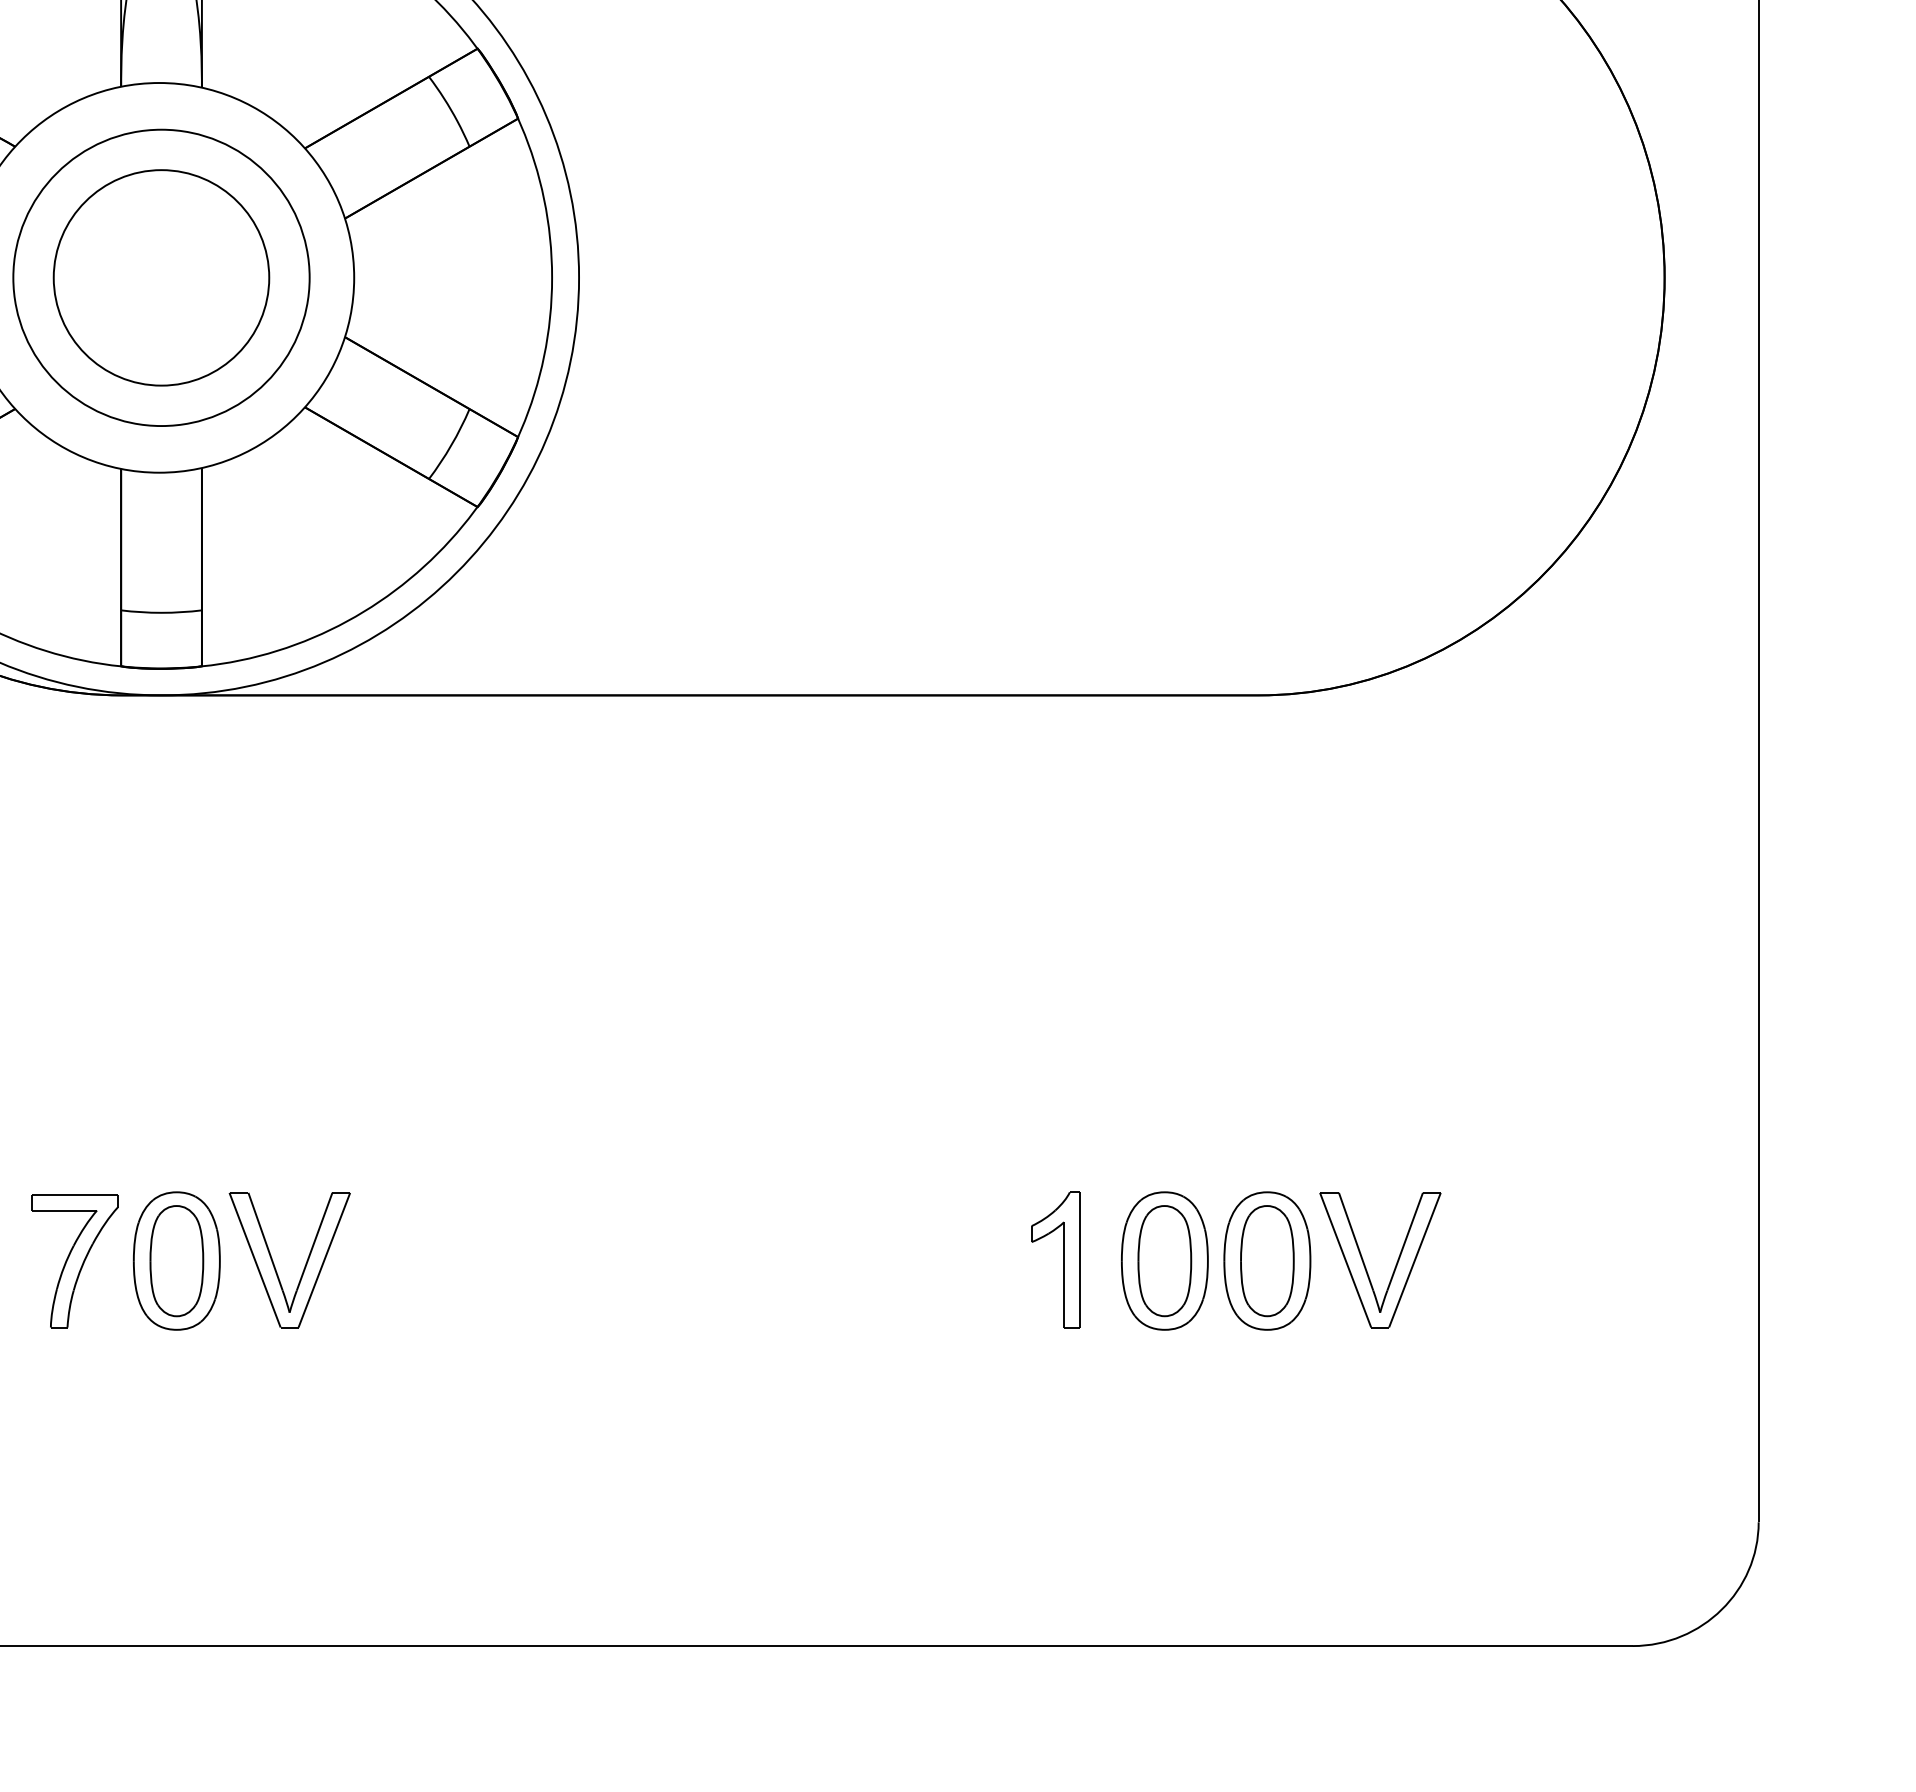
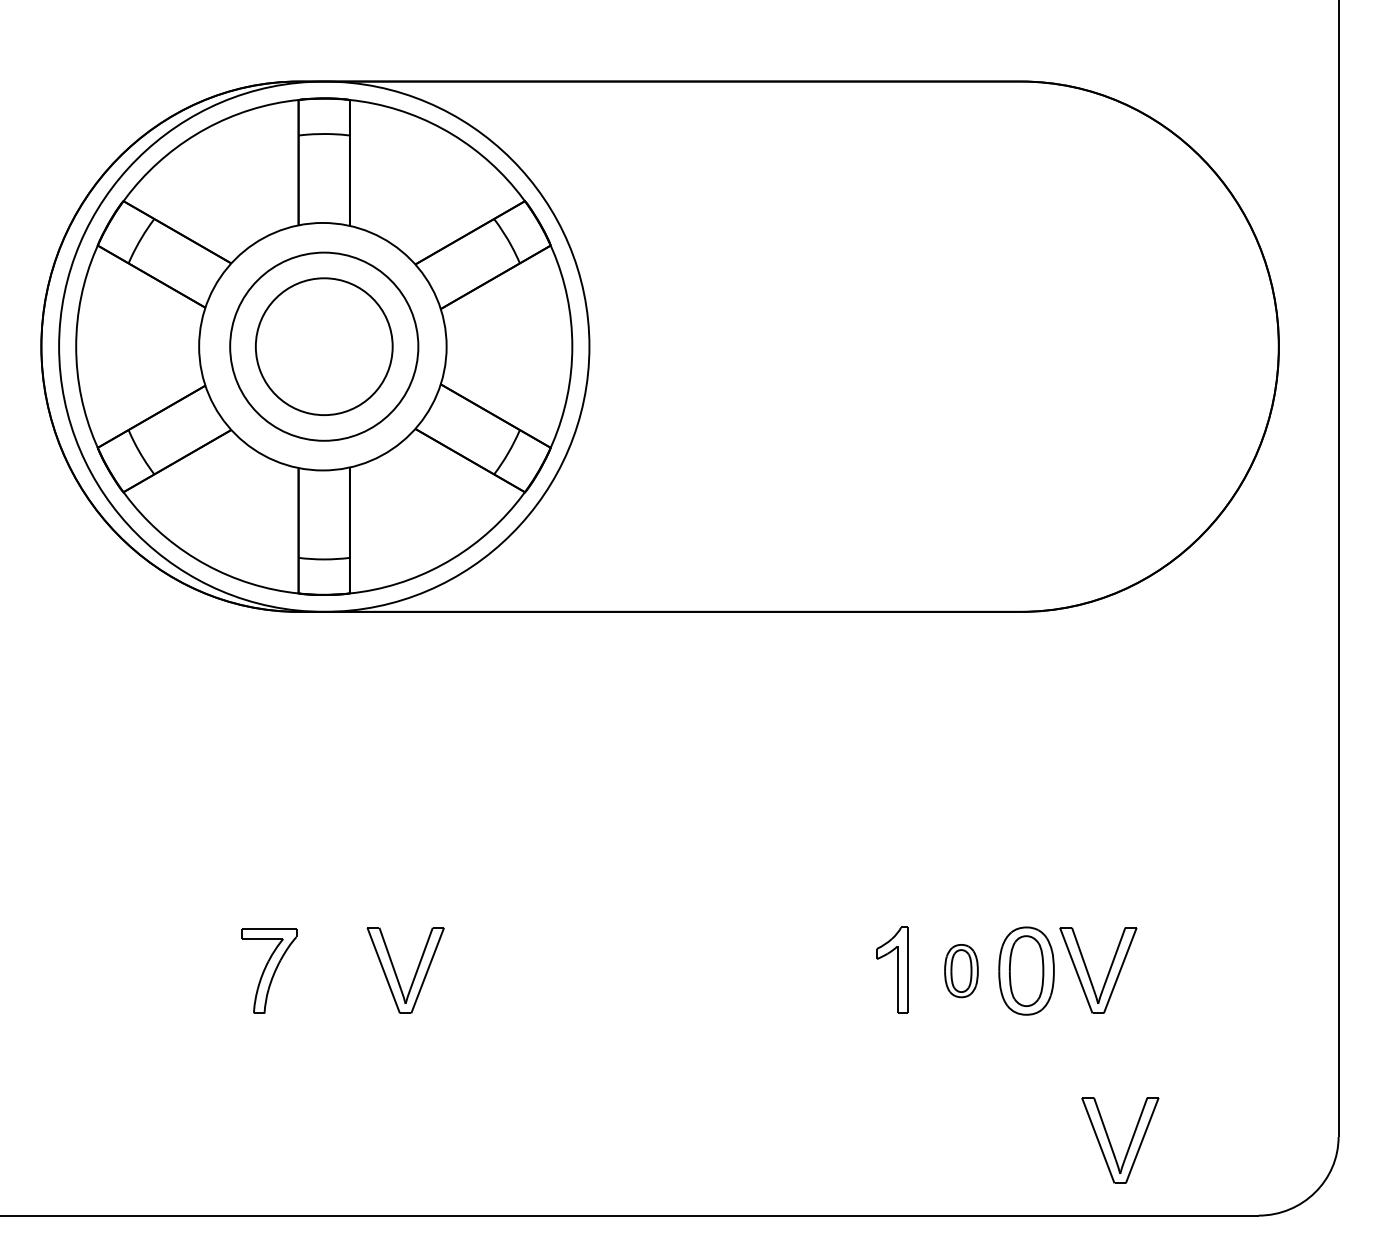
part: (176, 1260) -> (333, 970), removed
part: (1164, 1260) -> (961, 970), size x0.6
part: (1429, 1532) -> (1129, 1143), added

